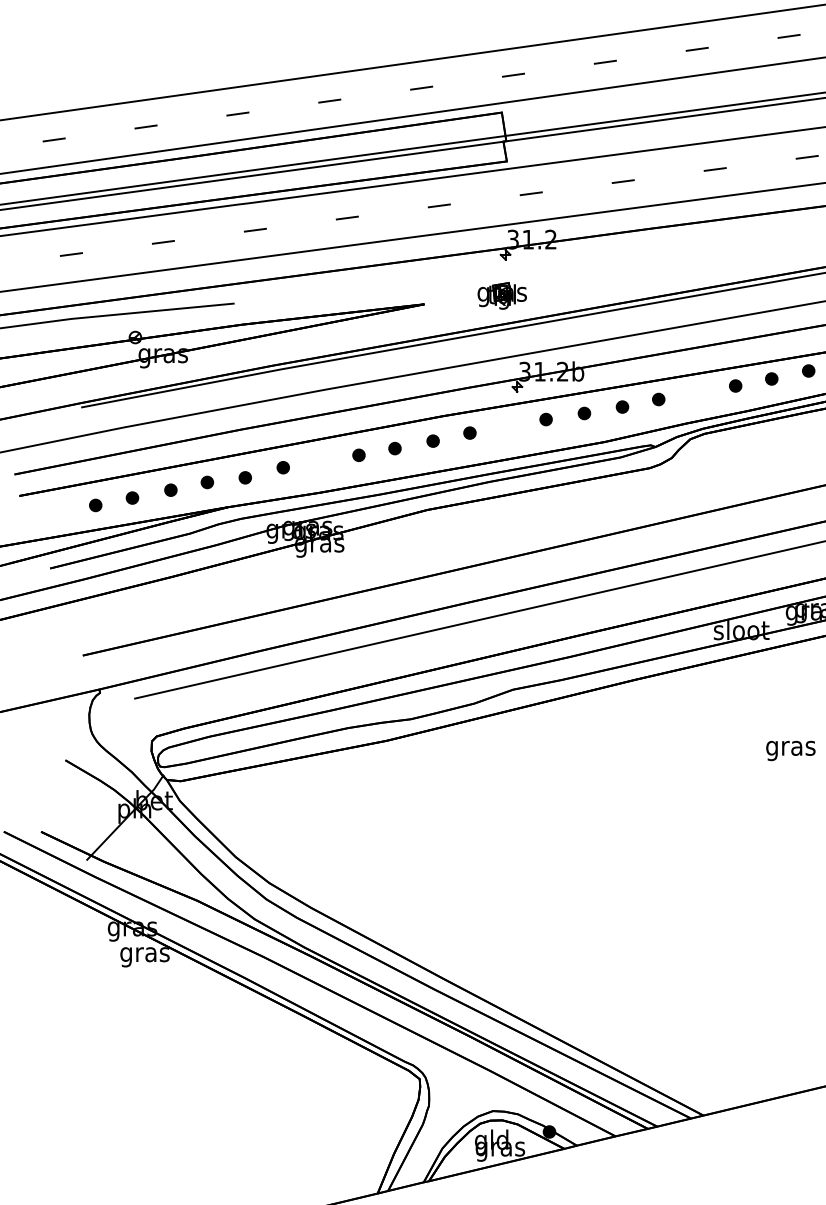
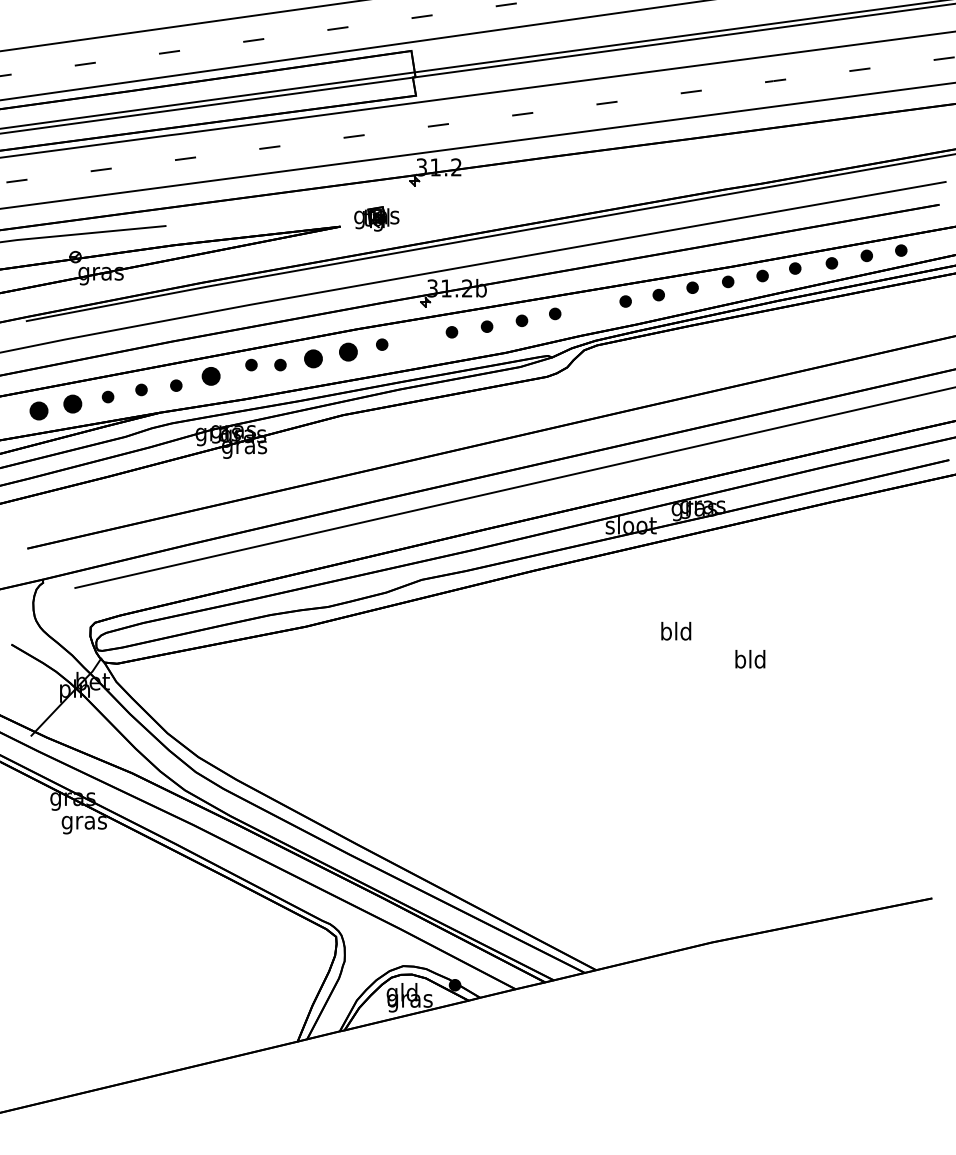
part: (501, 295) -> (376, 218), moved
part: (433, 440) -> (348, 351), size x1.6
part: (395, 448) -> (313, 358), size x1.6
part: (327, 454) -> (251, 364), added
part: (282, 467) -> (210, 376), size x1.6
part: (132, 498) -> (72, 404), size x1.6
part: (96, 504) -> (39, 410), size x1.6
text: (789, 748) -> (675, 633), gras -> bld

